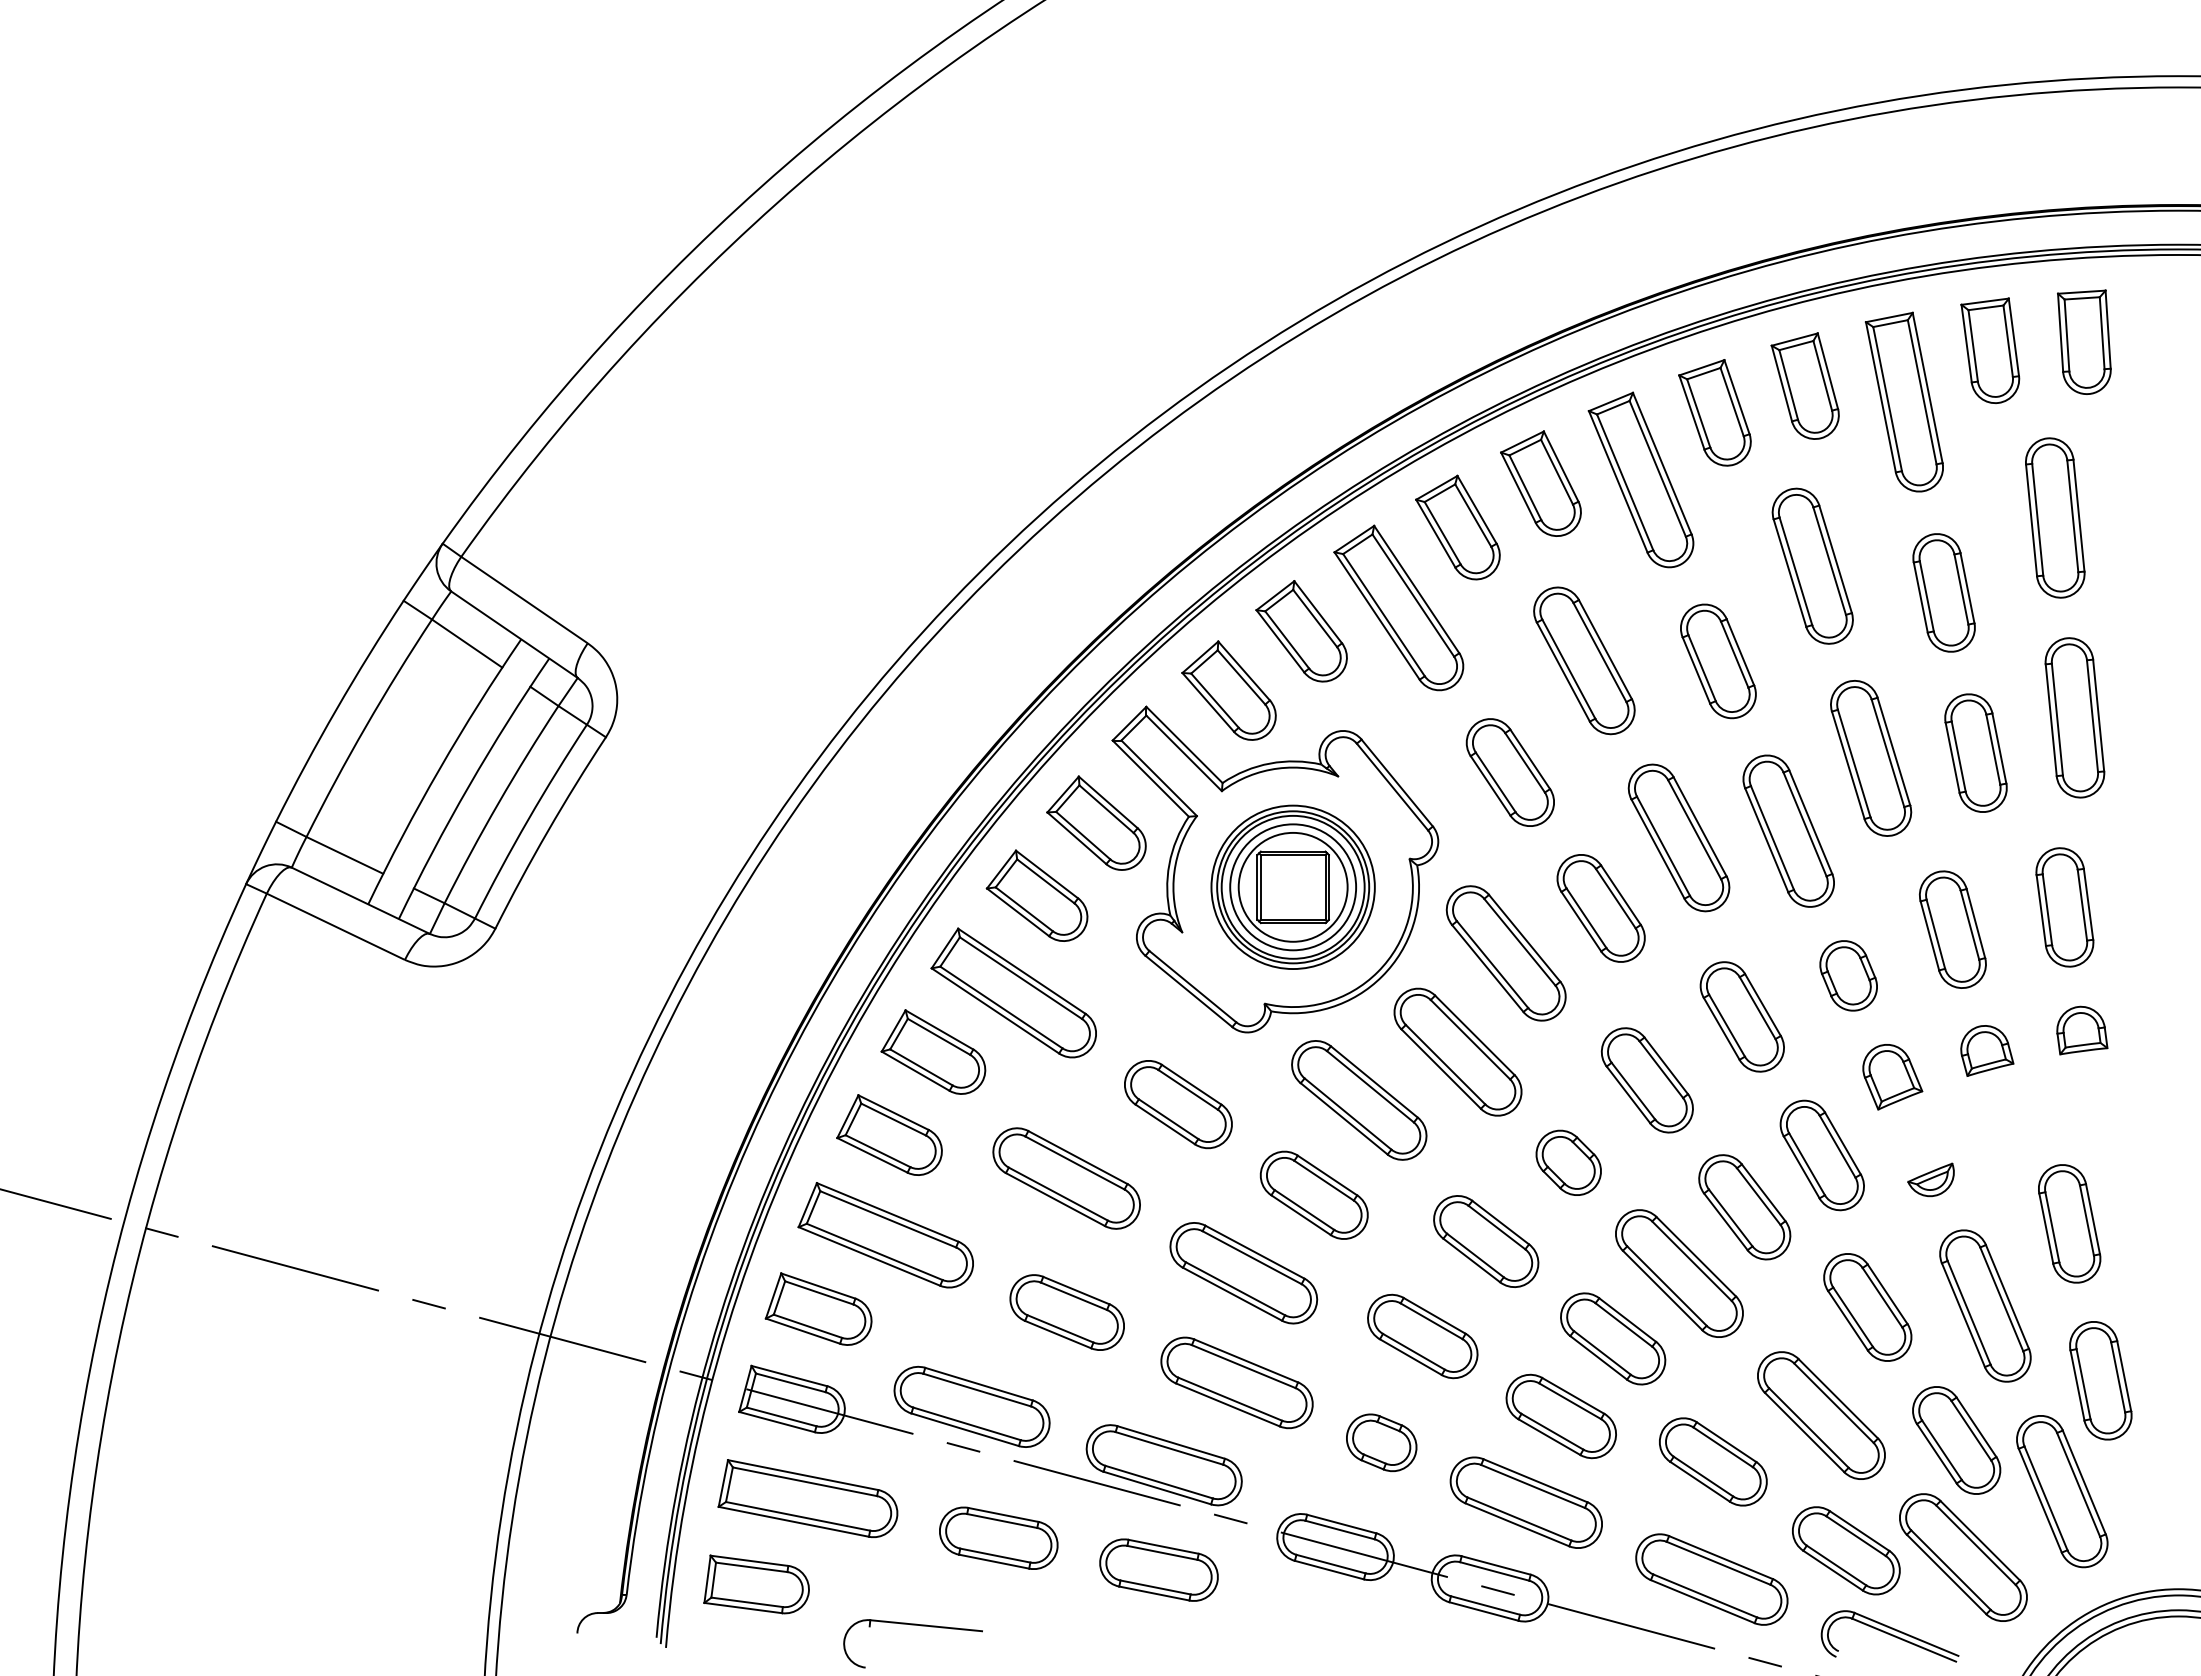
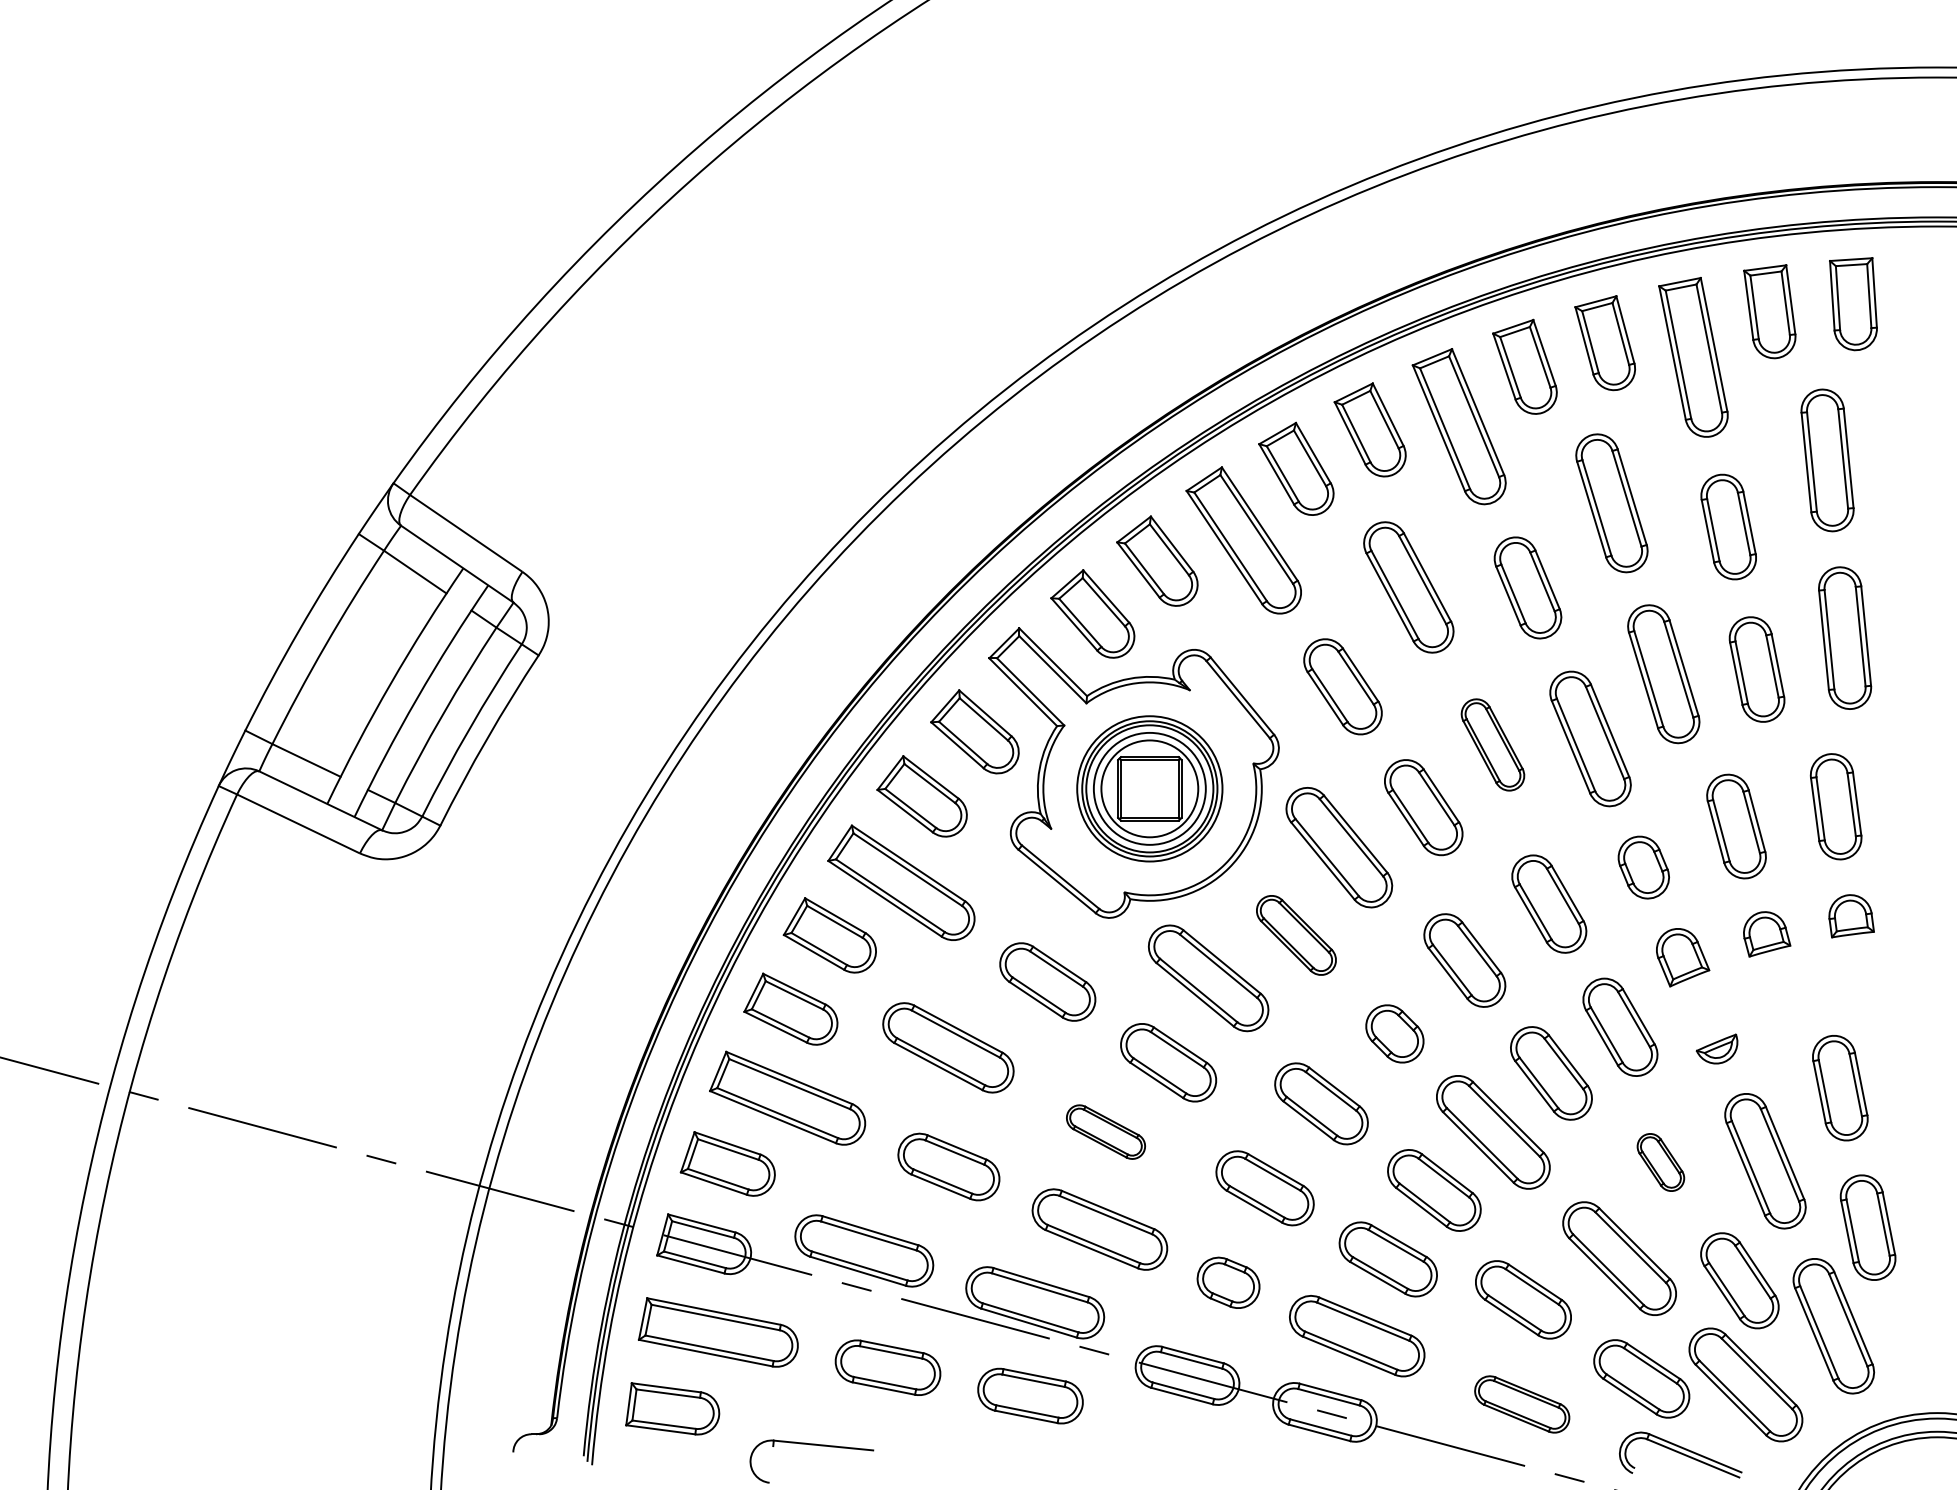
part: (1678, 837) -> (1492, 744), size x0.7
part: (1457, 1051) -> (1295, 934), size x0.7
part: (1243, 1273) -> (1105, 1132), size x0.6
part: (1867, 1307) -> (1660, 1162), size x0.6
part: (1711, 1579) -> (1521, 1404), size x0.7

